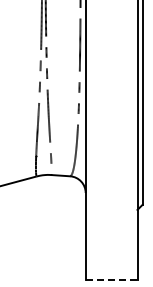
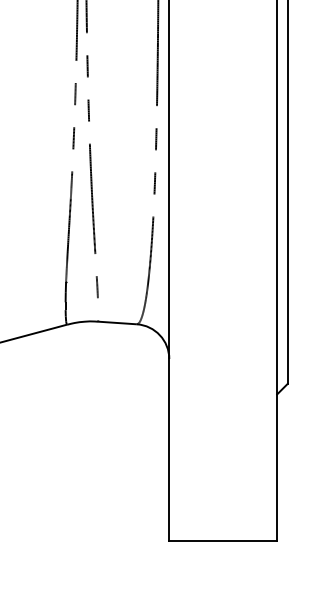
line: (111, 280) -> (223, 541), dashed -> solid

